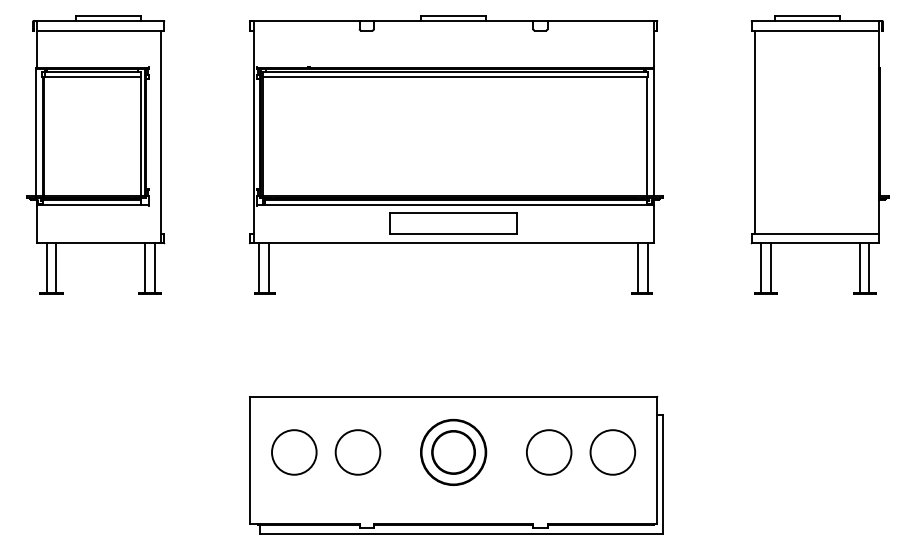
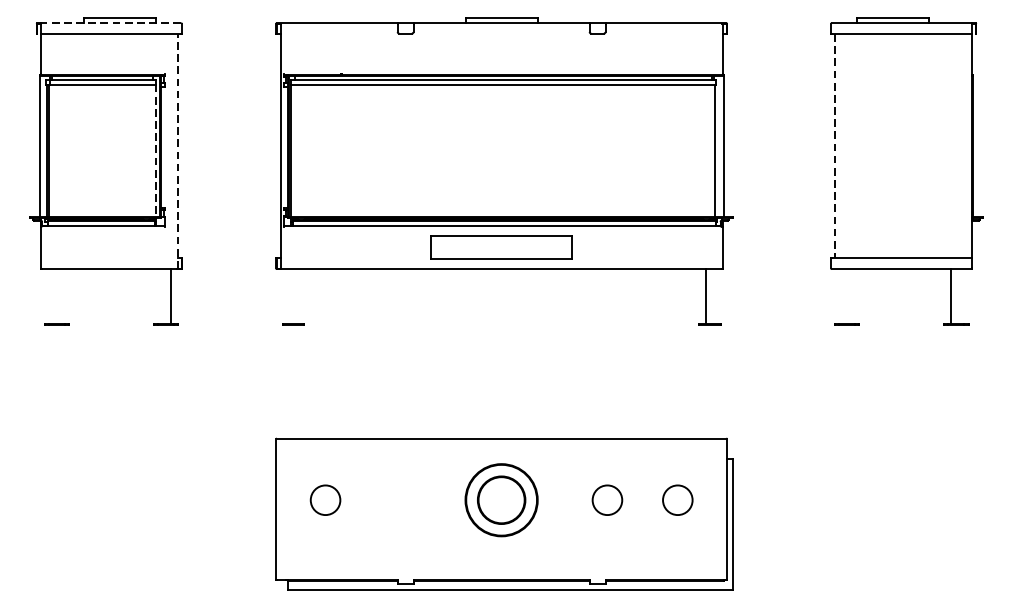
line: (99, 21) -> (110, 23), solid -> dashed
line: (755, 132) -> (835, 146), solid -> dashed
line: (140, 136) -> (155, 150), solid -> dashed
line: (160, 136) -> (177, 150), solid -> dashed
line: (46, 267) -> (51, 295), removed
line: (56, 267) -> (62, 295), removed
line: (145, 267) -> (160, 295), removed
line: (259, 267) -> (286, 295), removed
line: (268, 267) -> (296, 295), removed
line: (647, 267) -> (716, 295), removed
line: (761, 267) -> (842, 295), removed
line: (770, 267) -> (852, 295), removed
line: (869, 267) -> (961, 295), removed
circle: (294, 452) -> (325, 500), size x0.6
circle: (357, 452) -> (395, 500), removed
circle: (549, 452) -> (607, 500), size x0.6
circle: (612, 452) -> (677, 500), size x0.6

